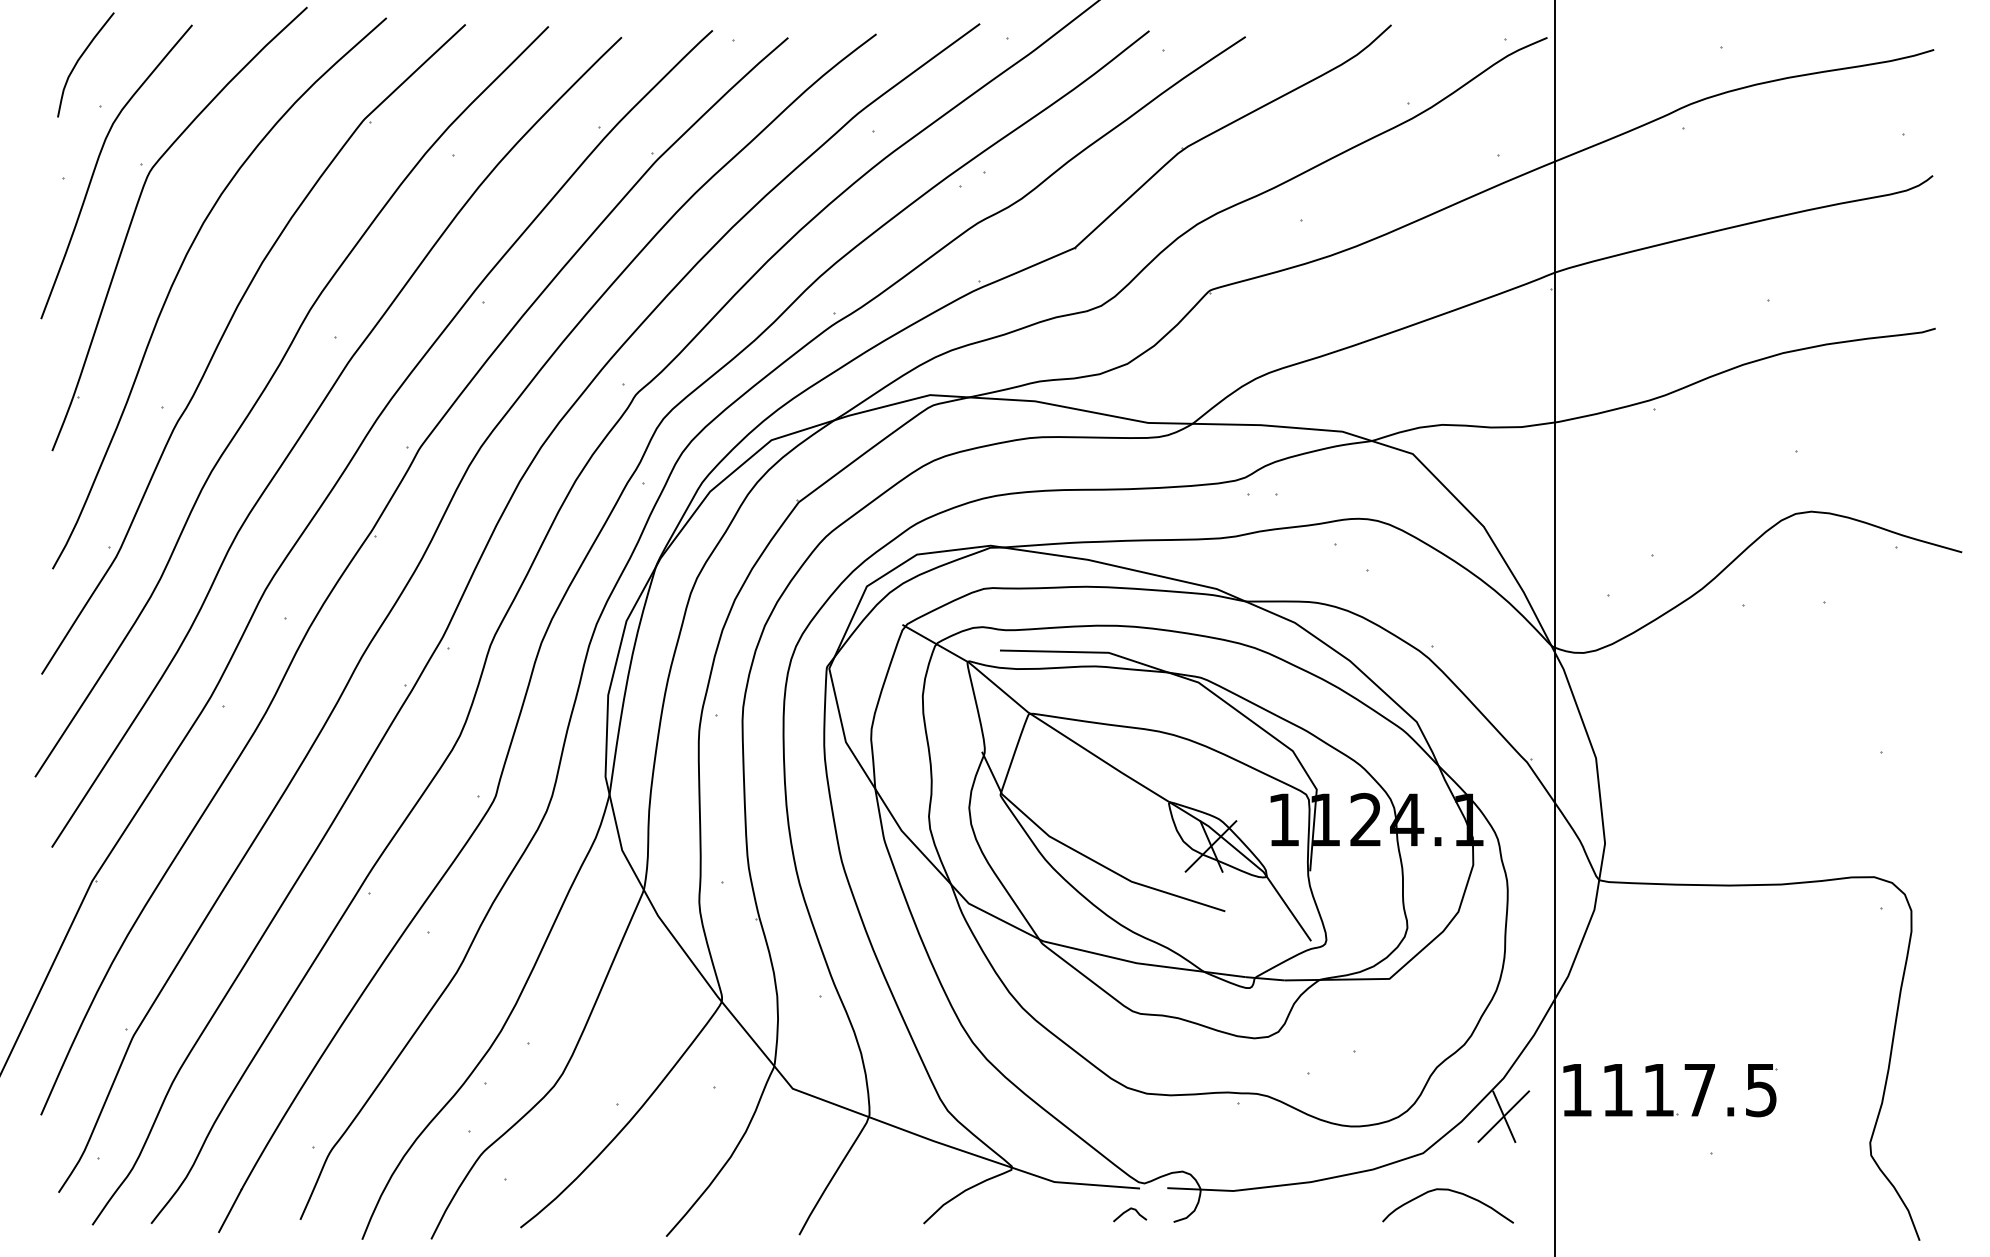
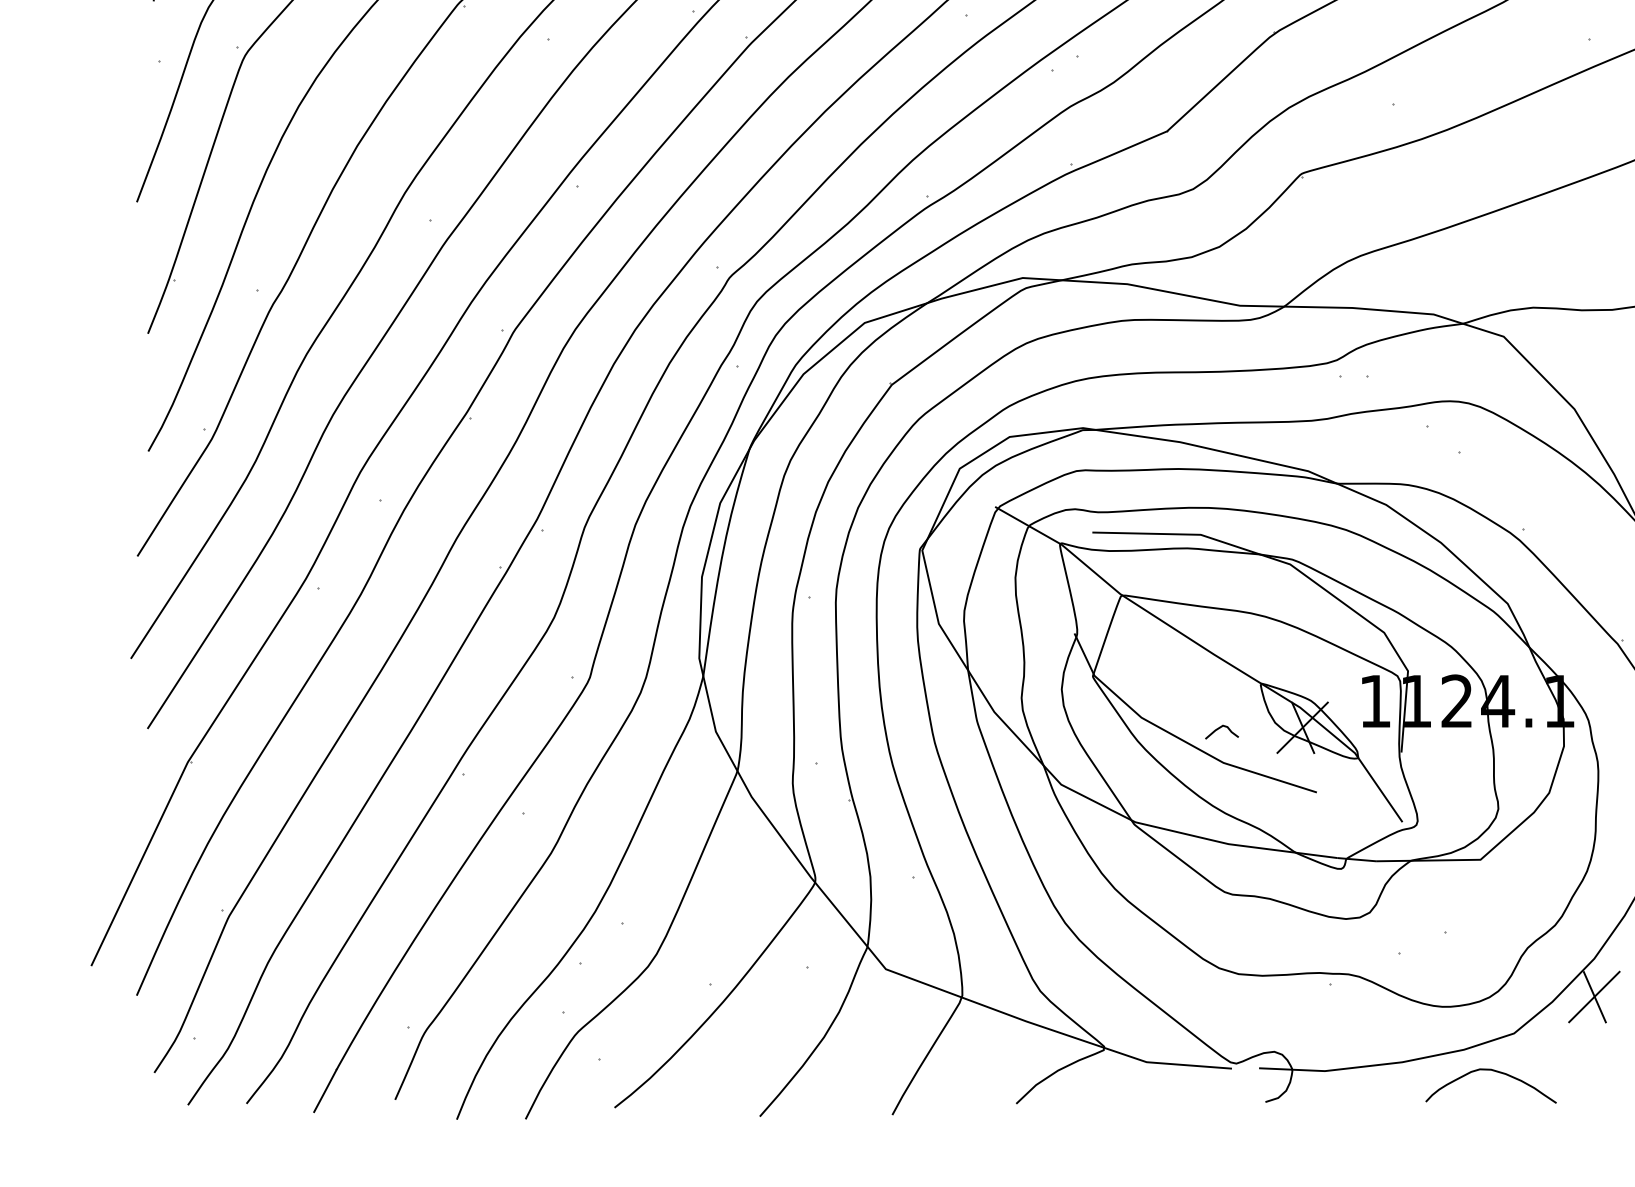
curve: (1450, 1191) -> (1493, 1071), moved
curve: (1128, 1211) -> (1220, 728), moved

